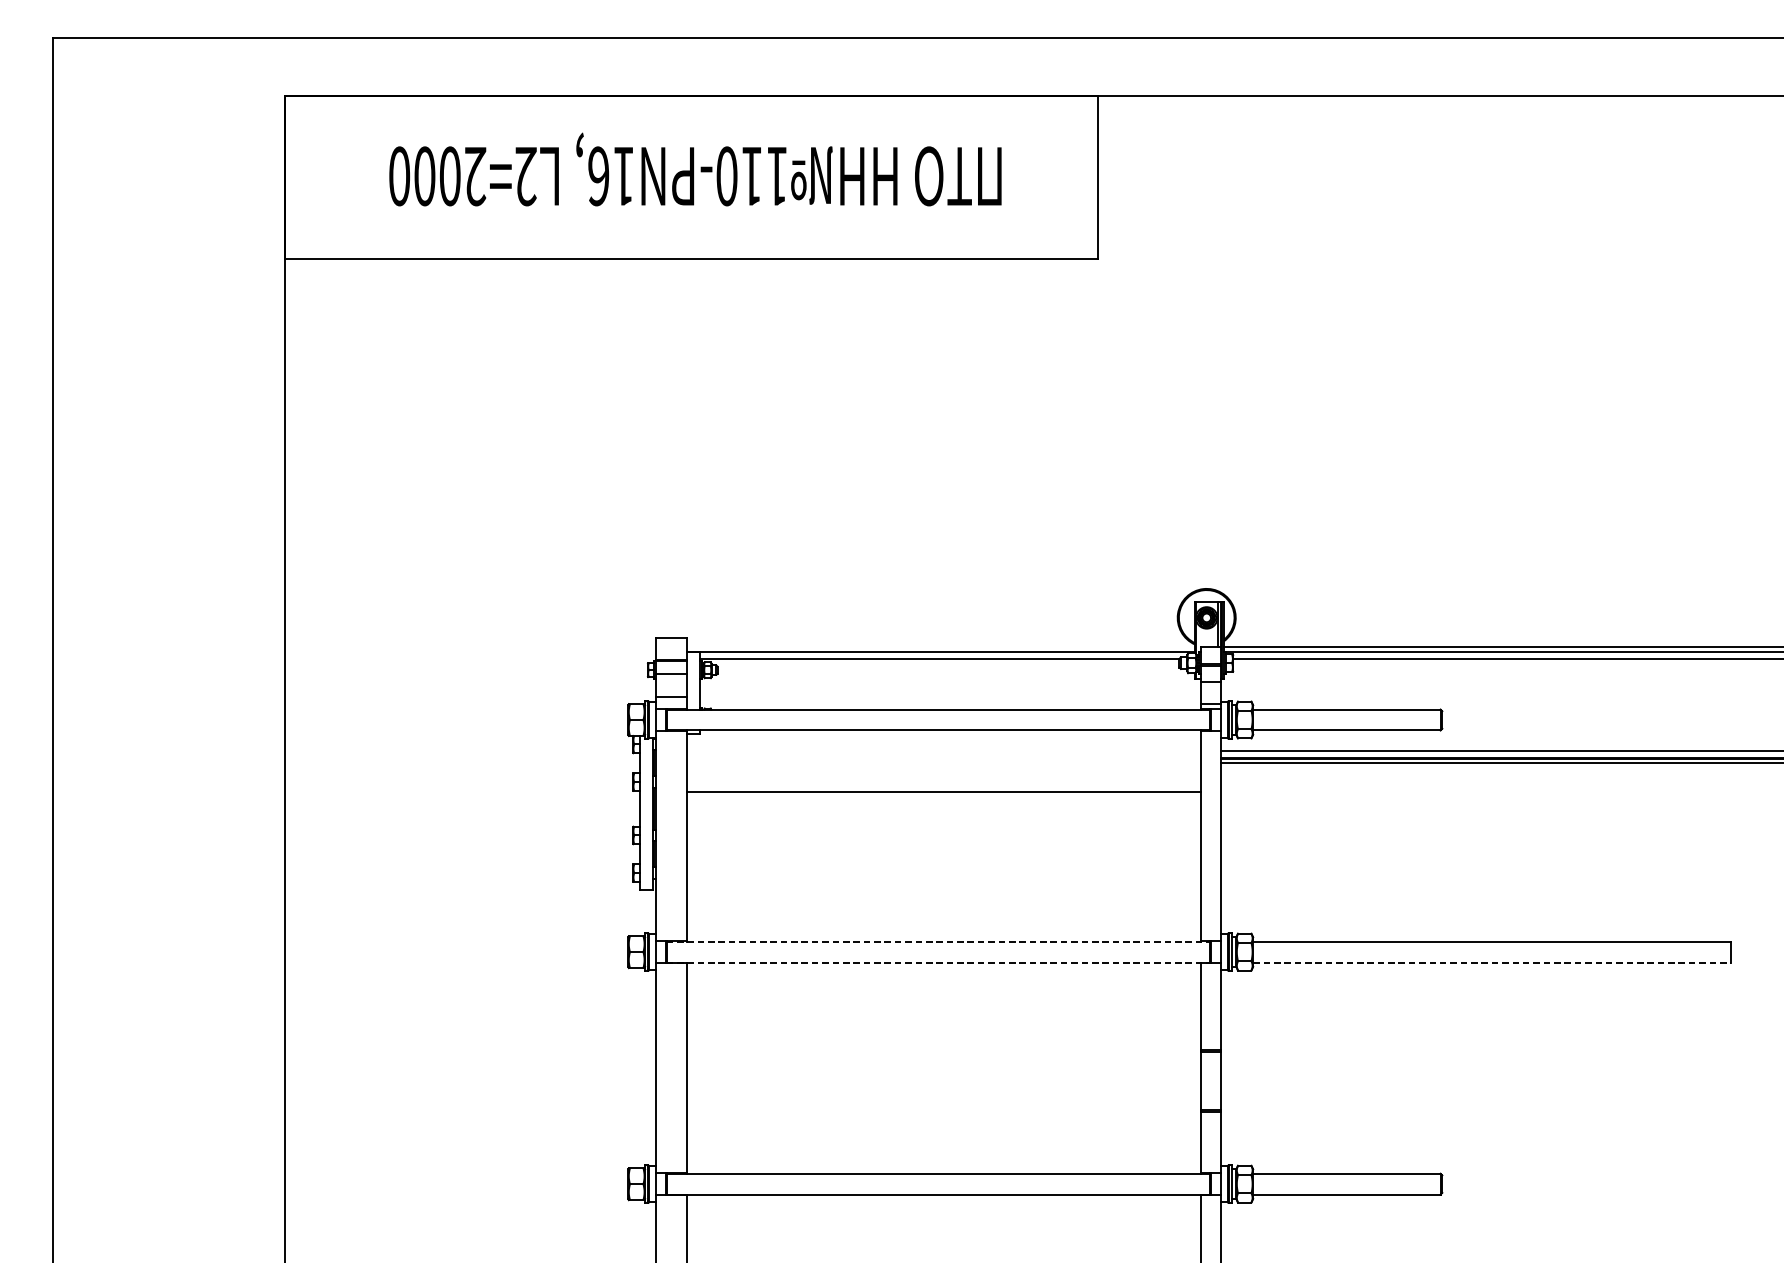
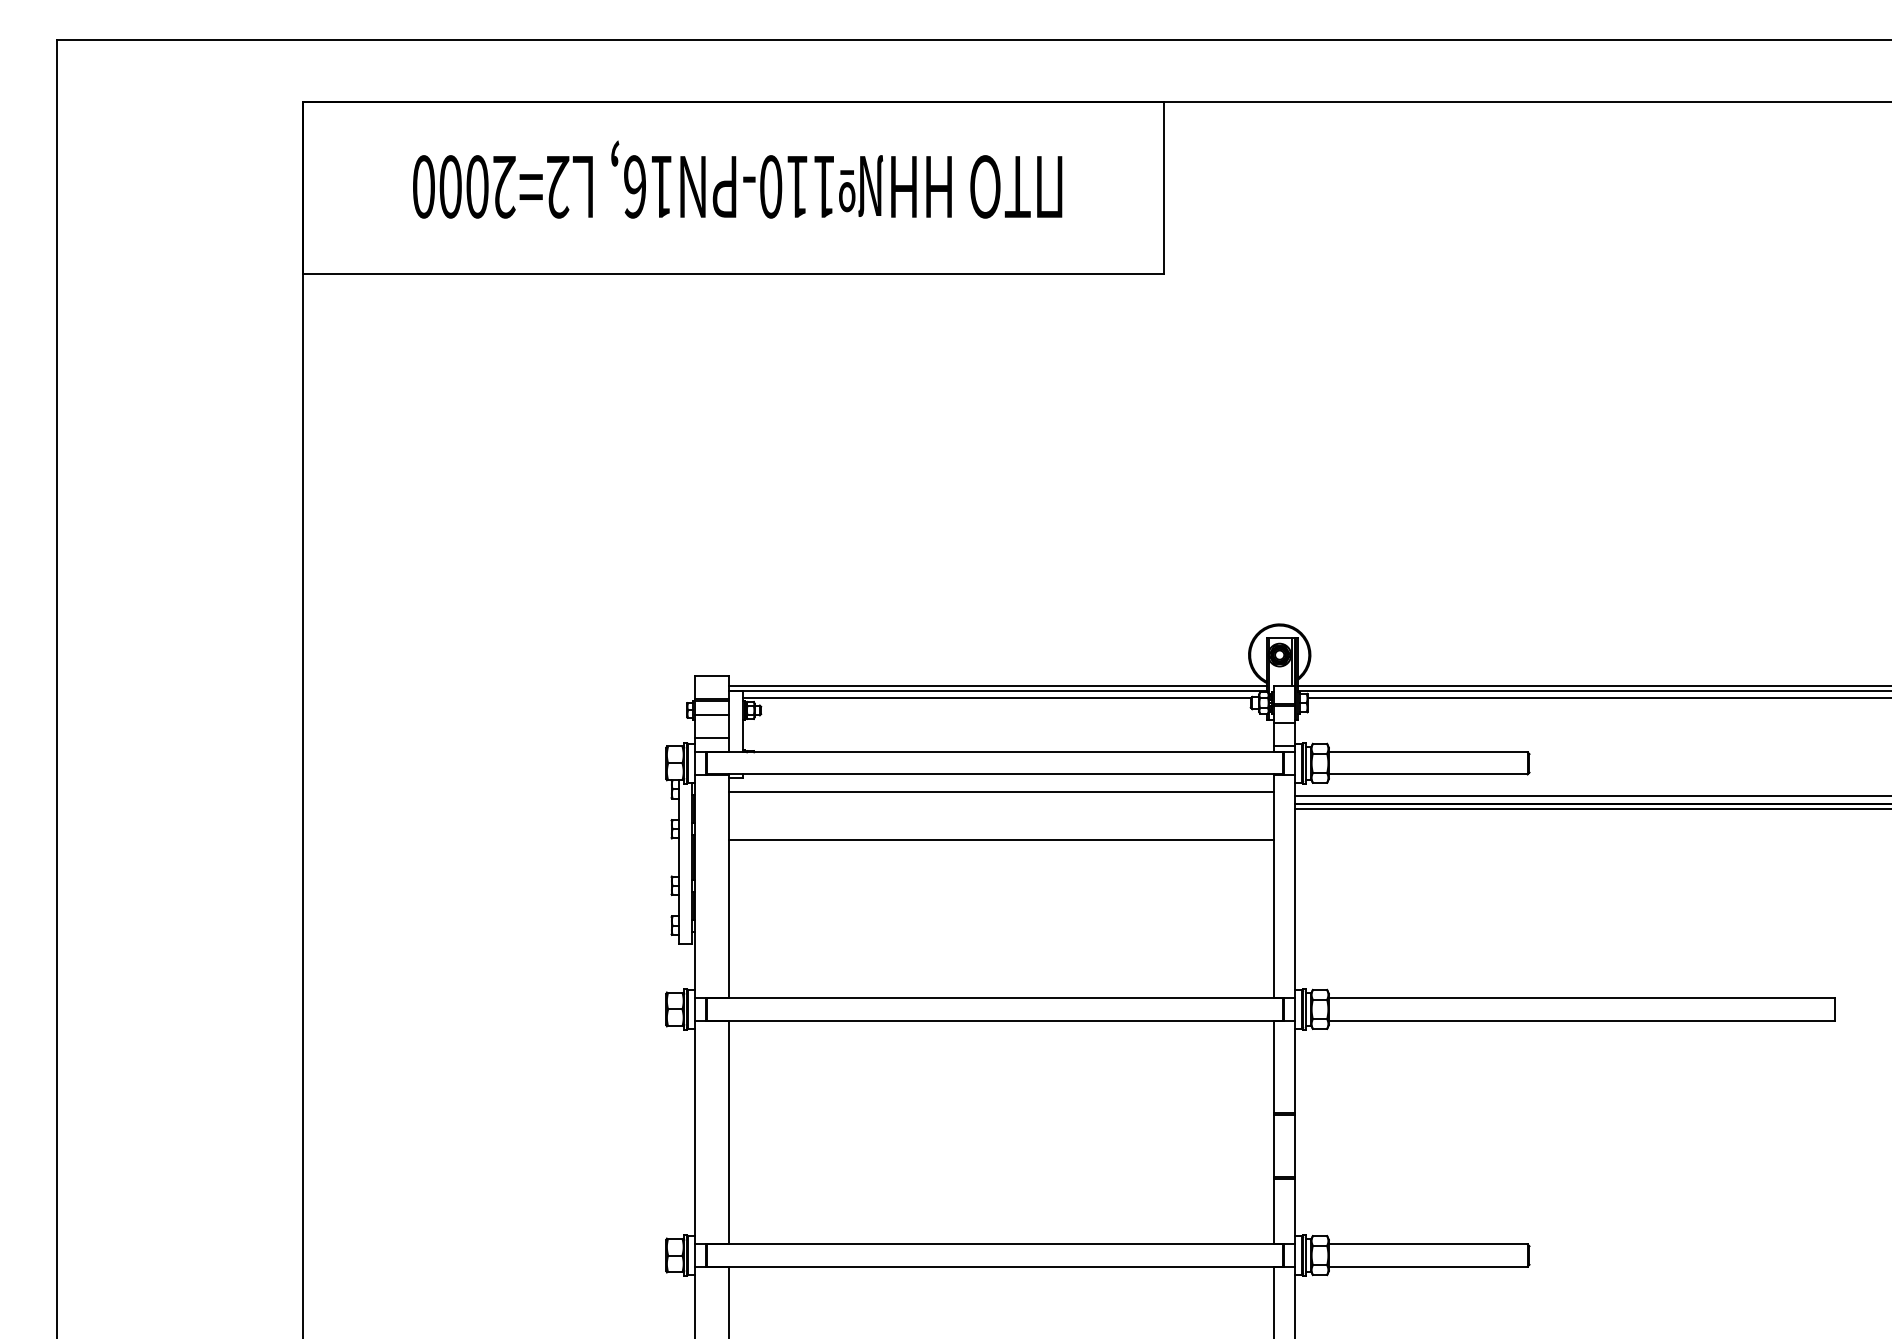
line: (941, 646) -> (998, 685), added
line: (944, 747) -> (1001, 792), added
line: (938, 941) -> (995, 998), dashed -> solid
line: (938, 962) -> (995, 1020), dashed -> solid
line: (1492, 962) -> (1582, 1020), dashed -> solid

